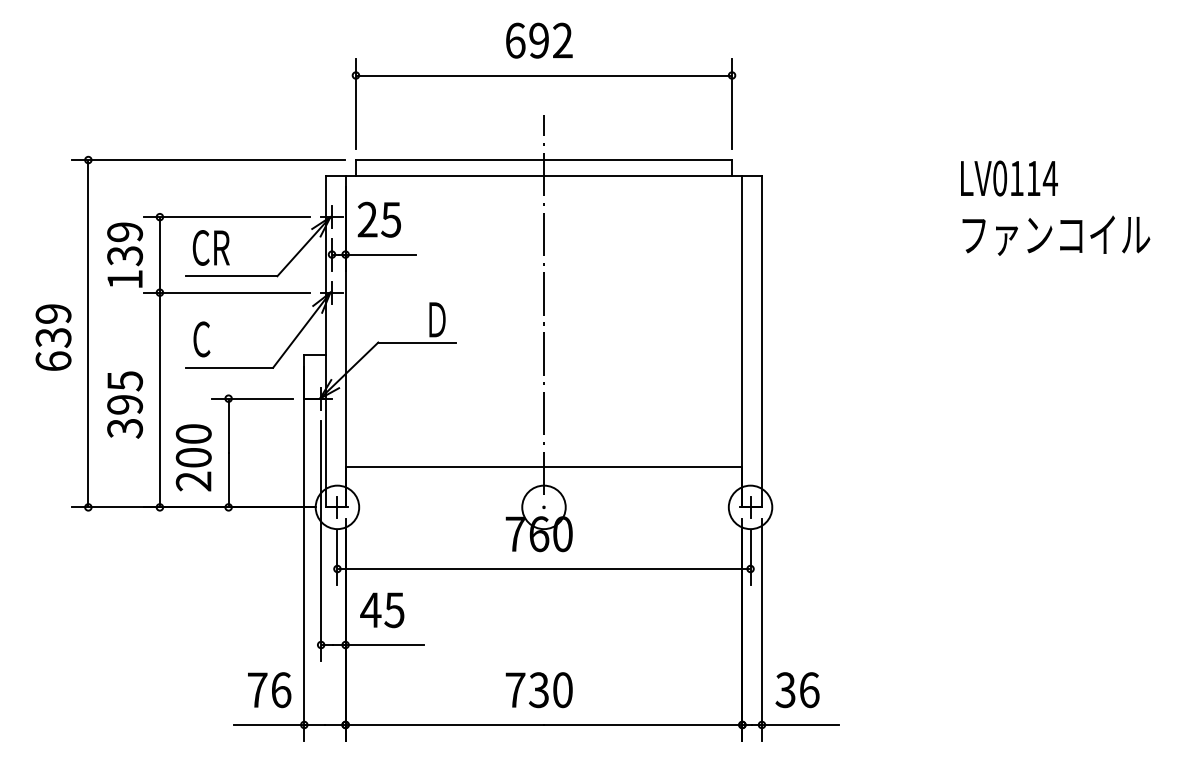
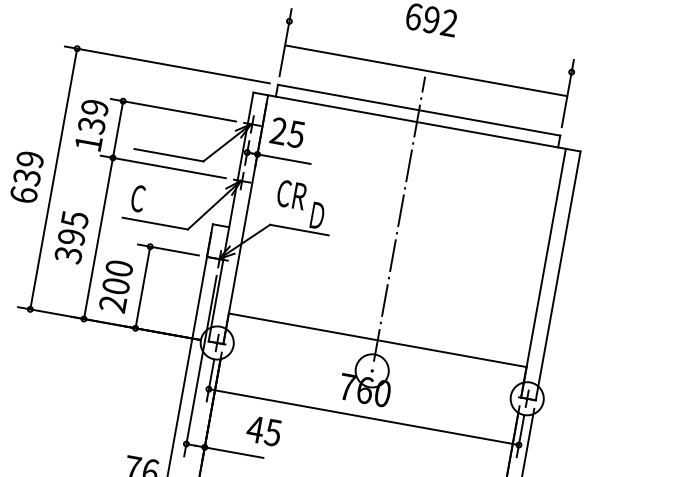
line: (543, 75) -> (425, 70), moved
text: (210, 247) -> (291, 194), moved
text: (382, 610) -> (264, 431), moved

